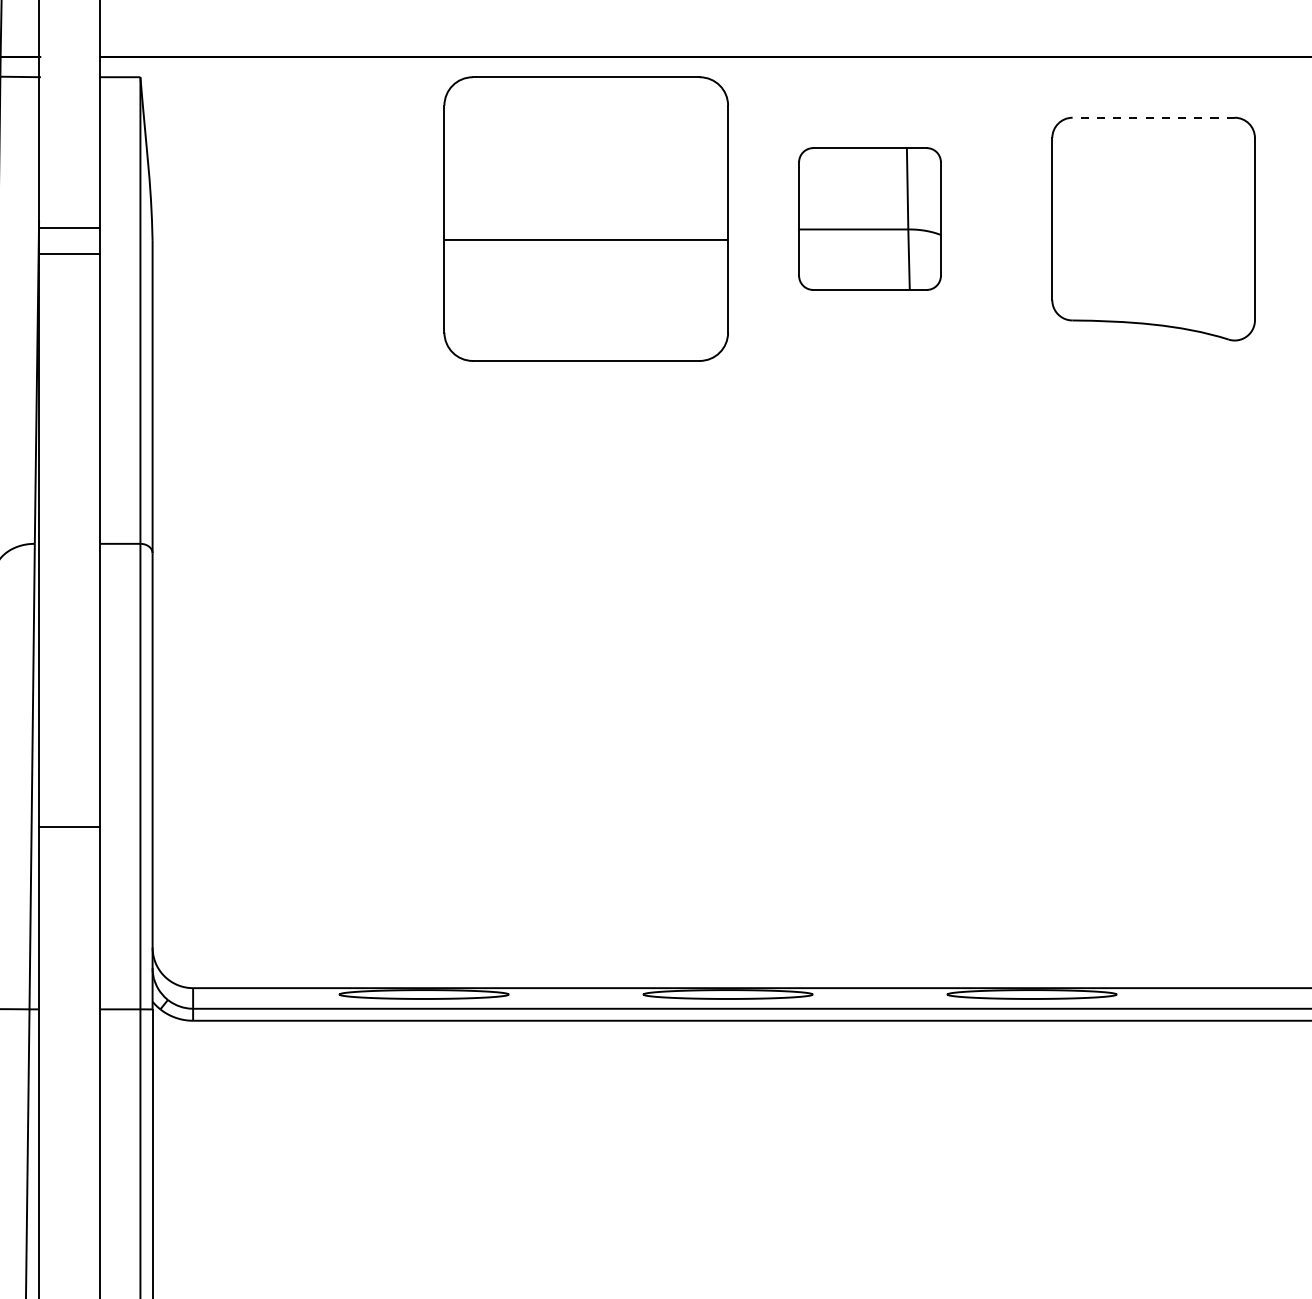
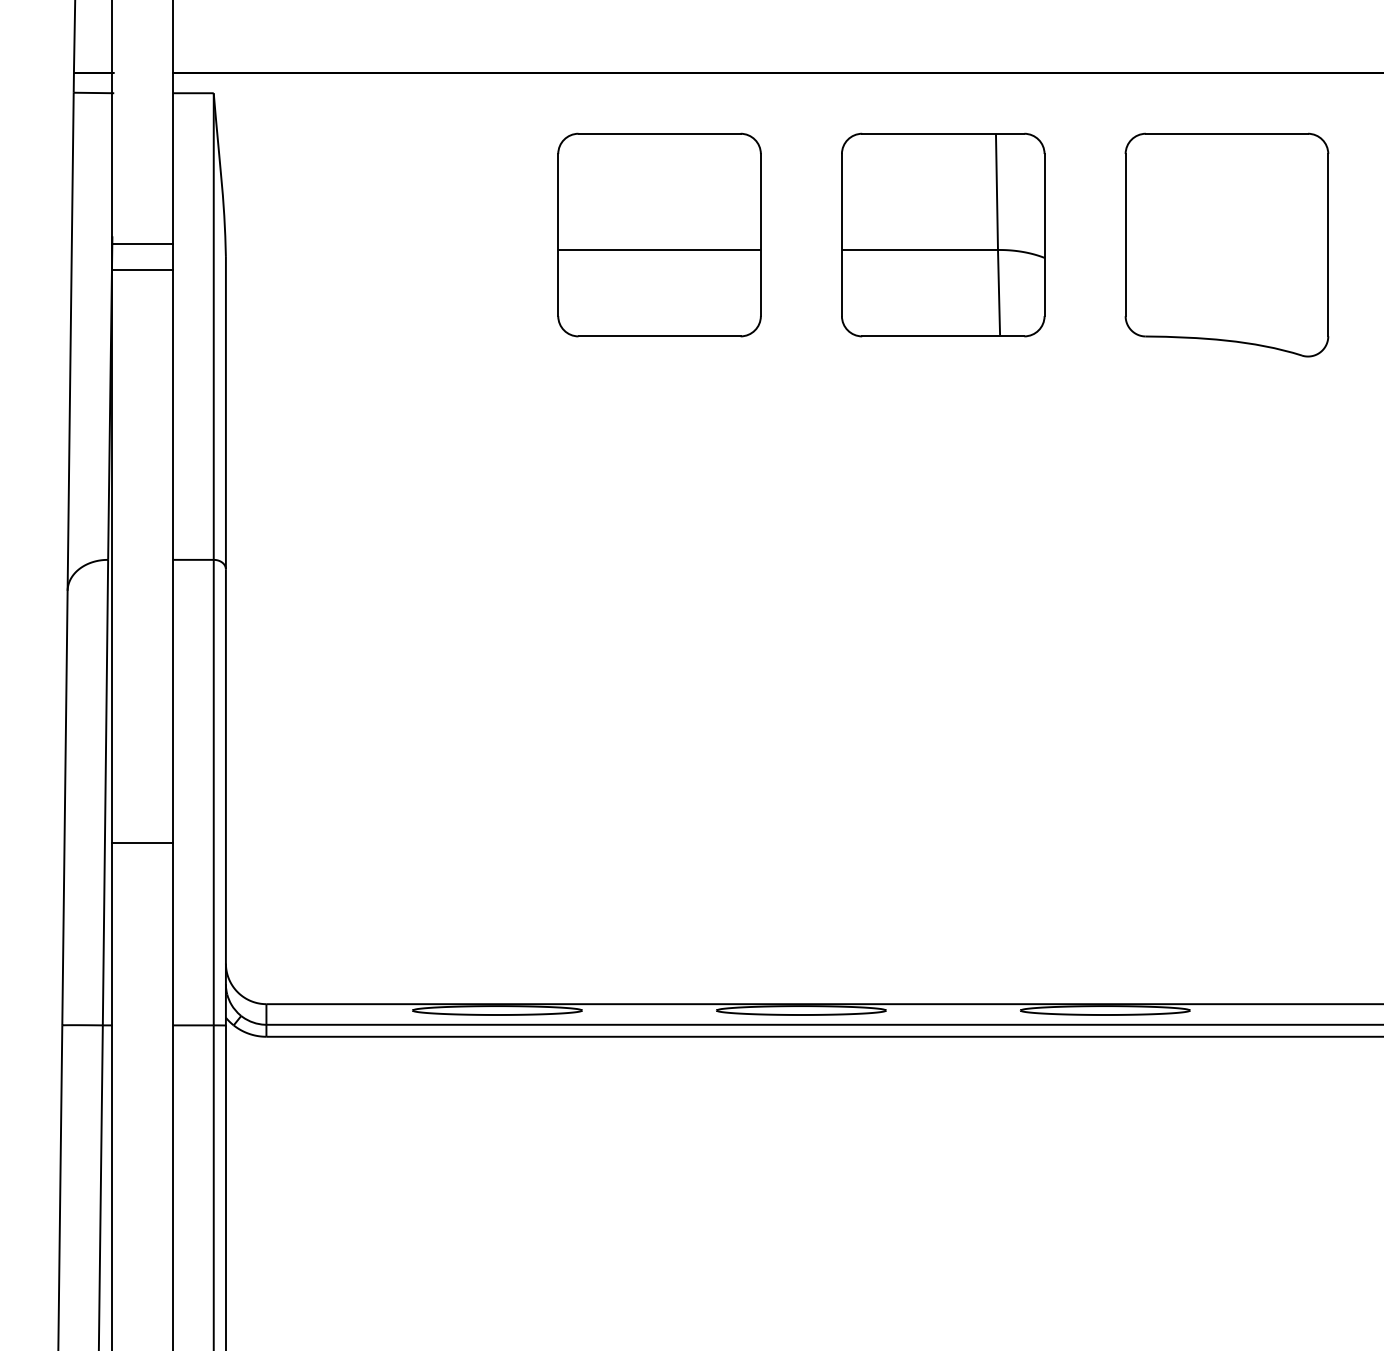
line: (1153, 117) -> (1226, 133), dashed -> solid
part: (586, 218) -> (659, 234), size x0.71
part: (870, 218) -> (943, 234), size x1.43

